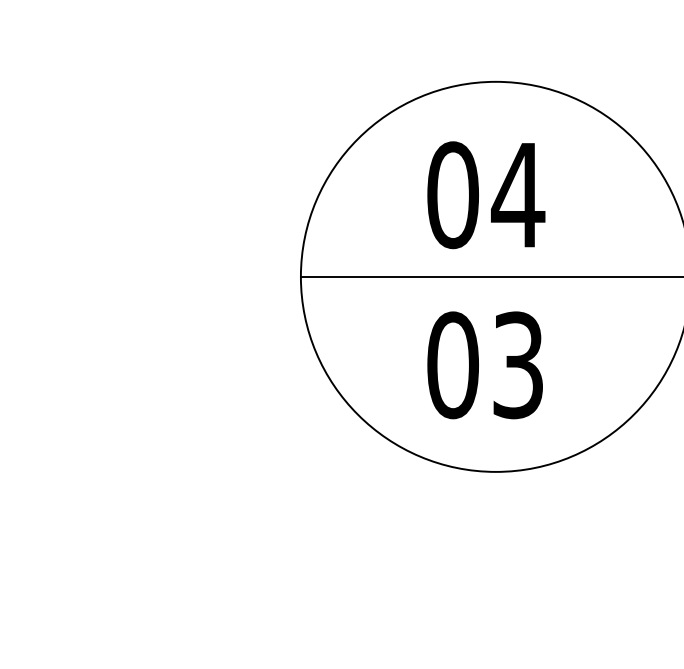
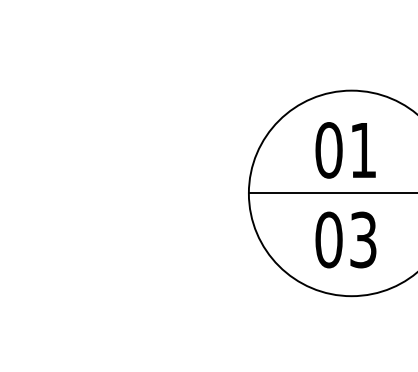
text: (518, 195) -> (363, 150), 04 -> 01

